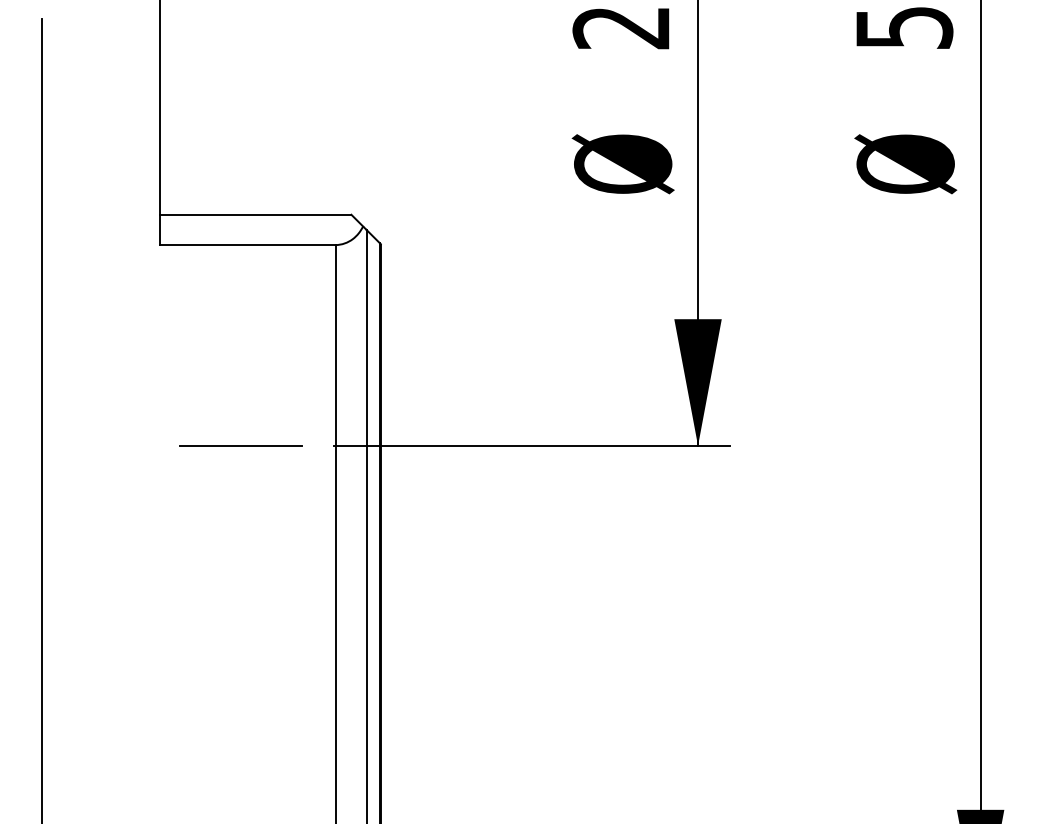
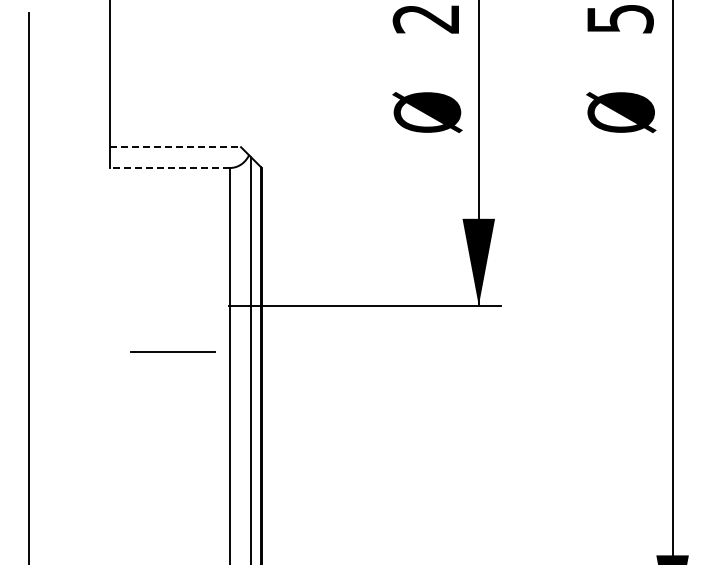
line: (255, 215) -> (175, 147), solid -> dashed
line: (247, 244) -> (169, 167), solid -> dashed
line: (239, 445) -> (172, 351), moved

